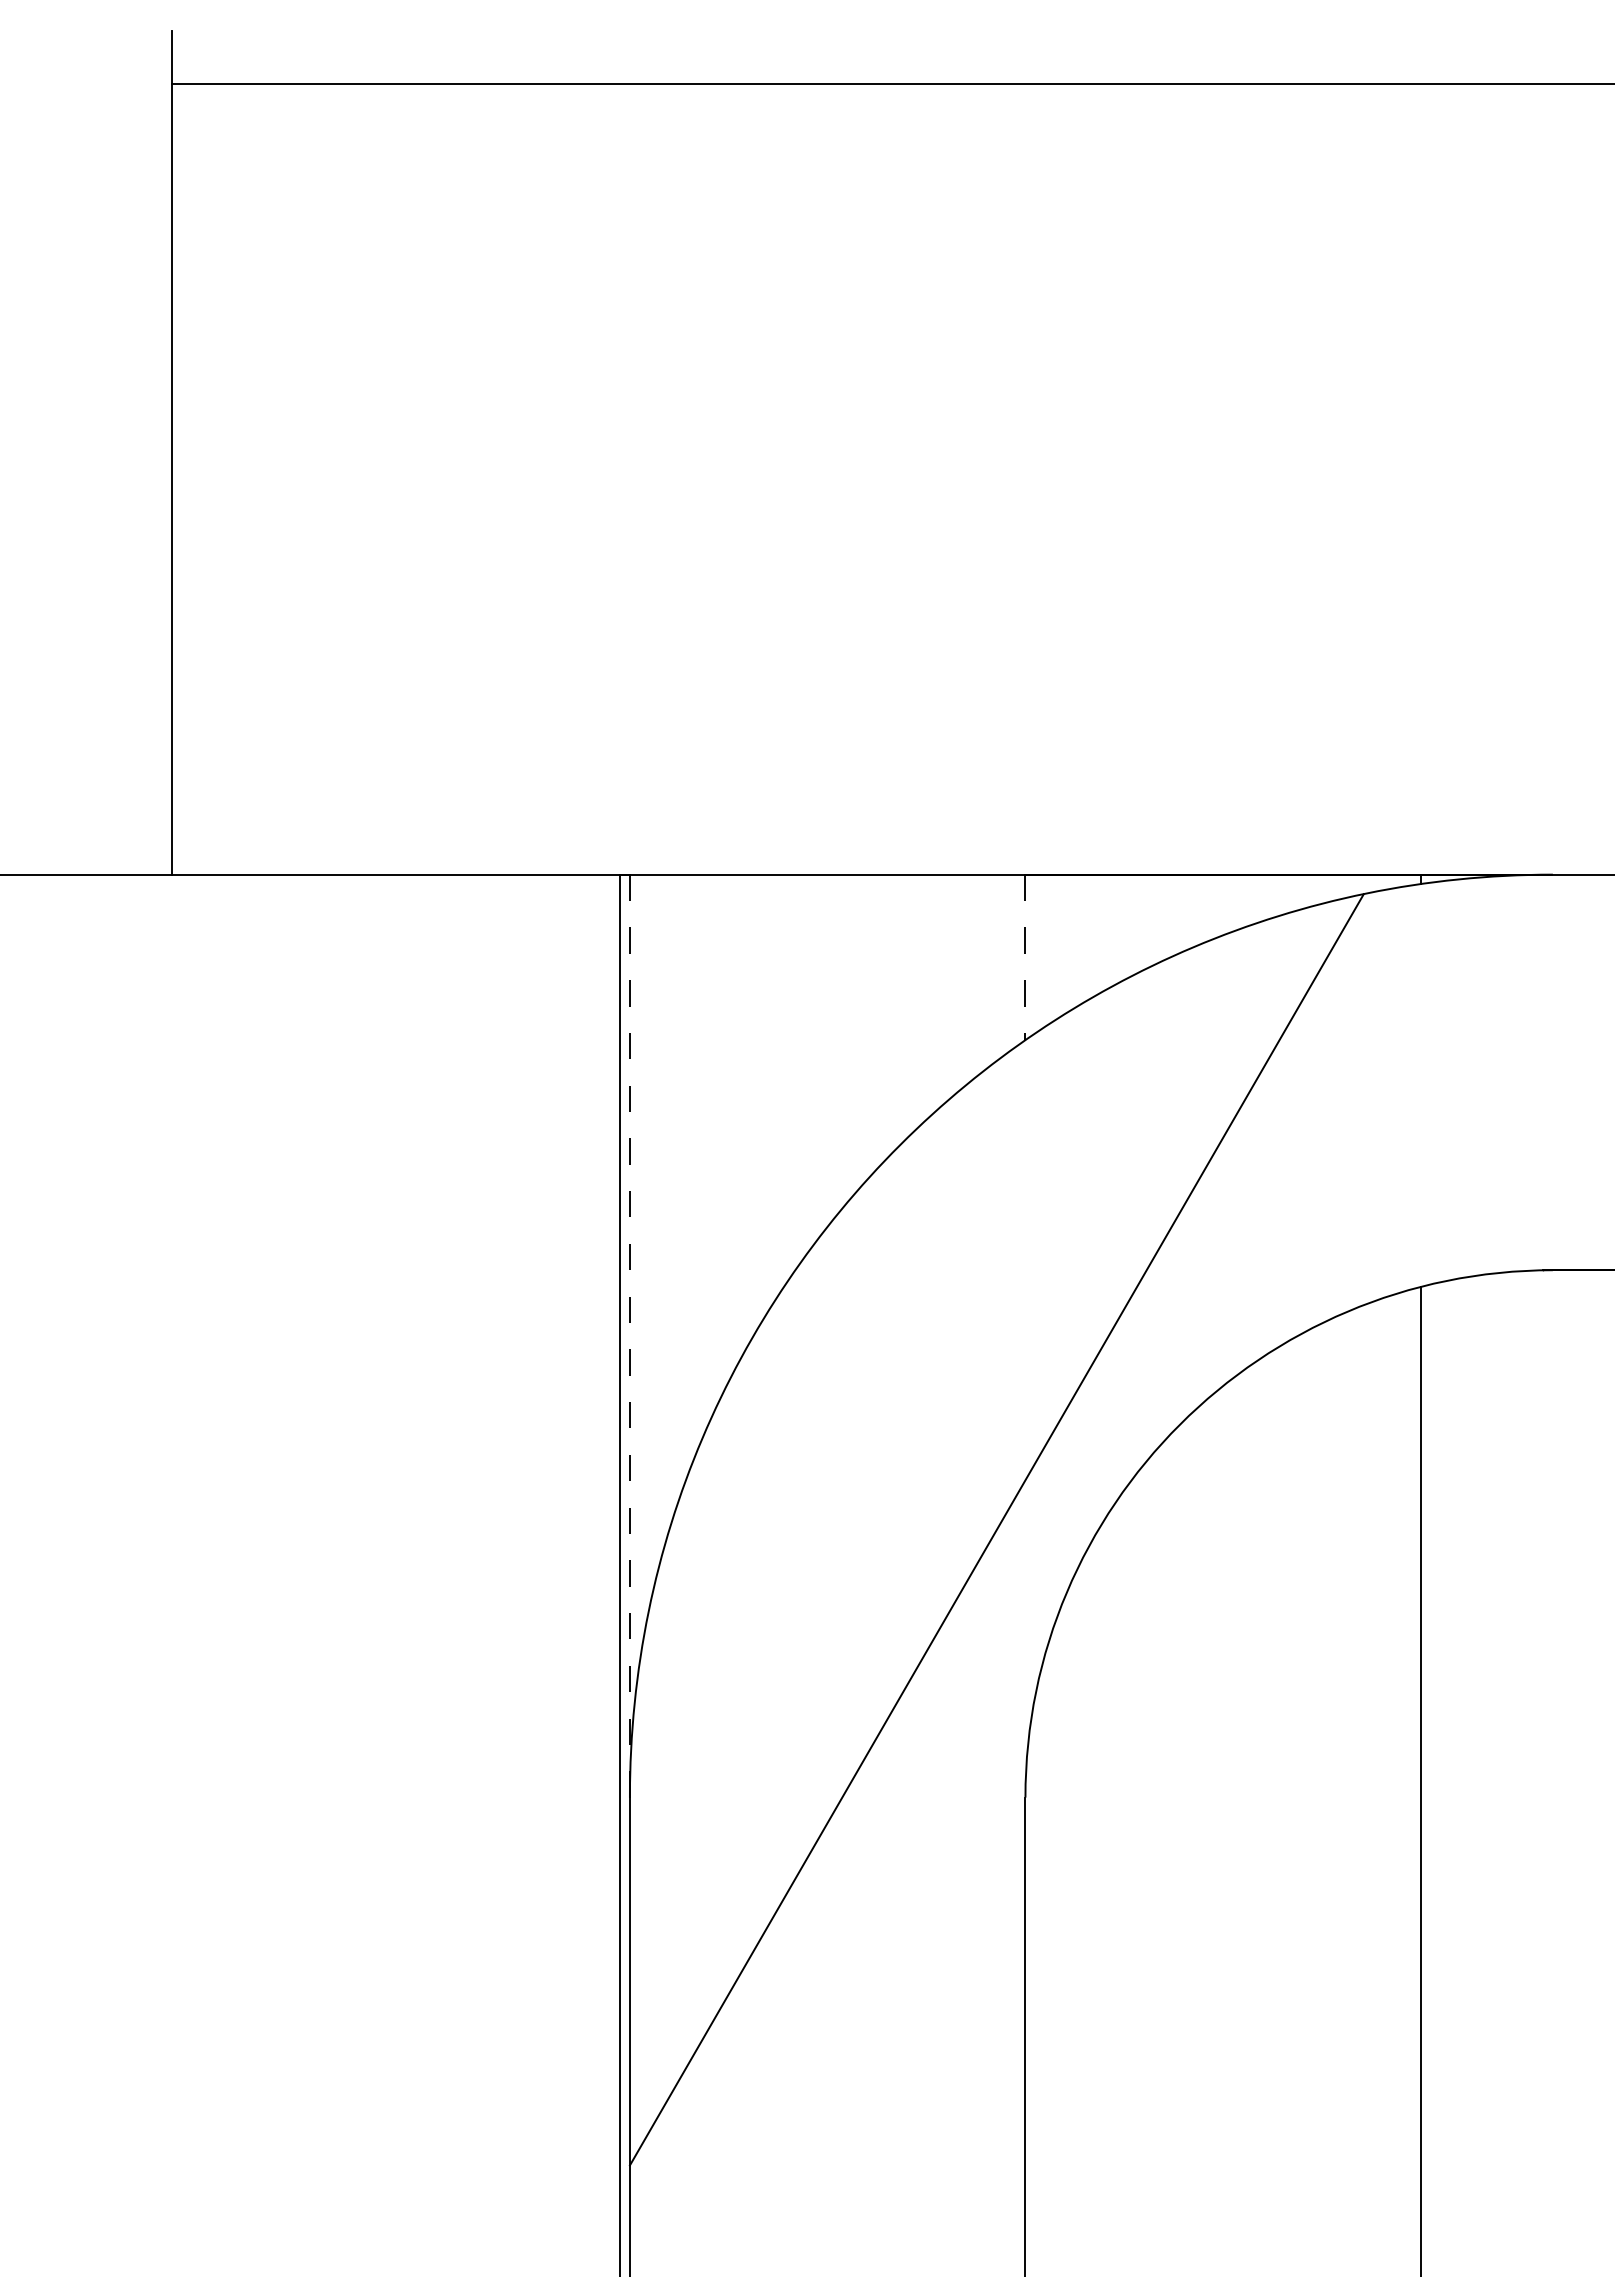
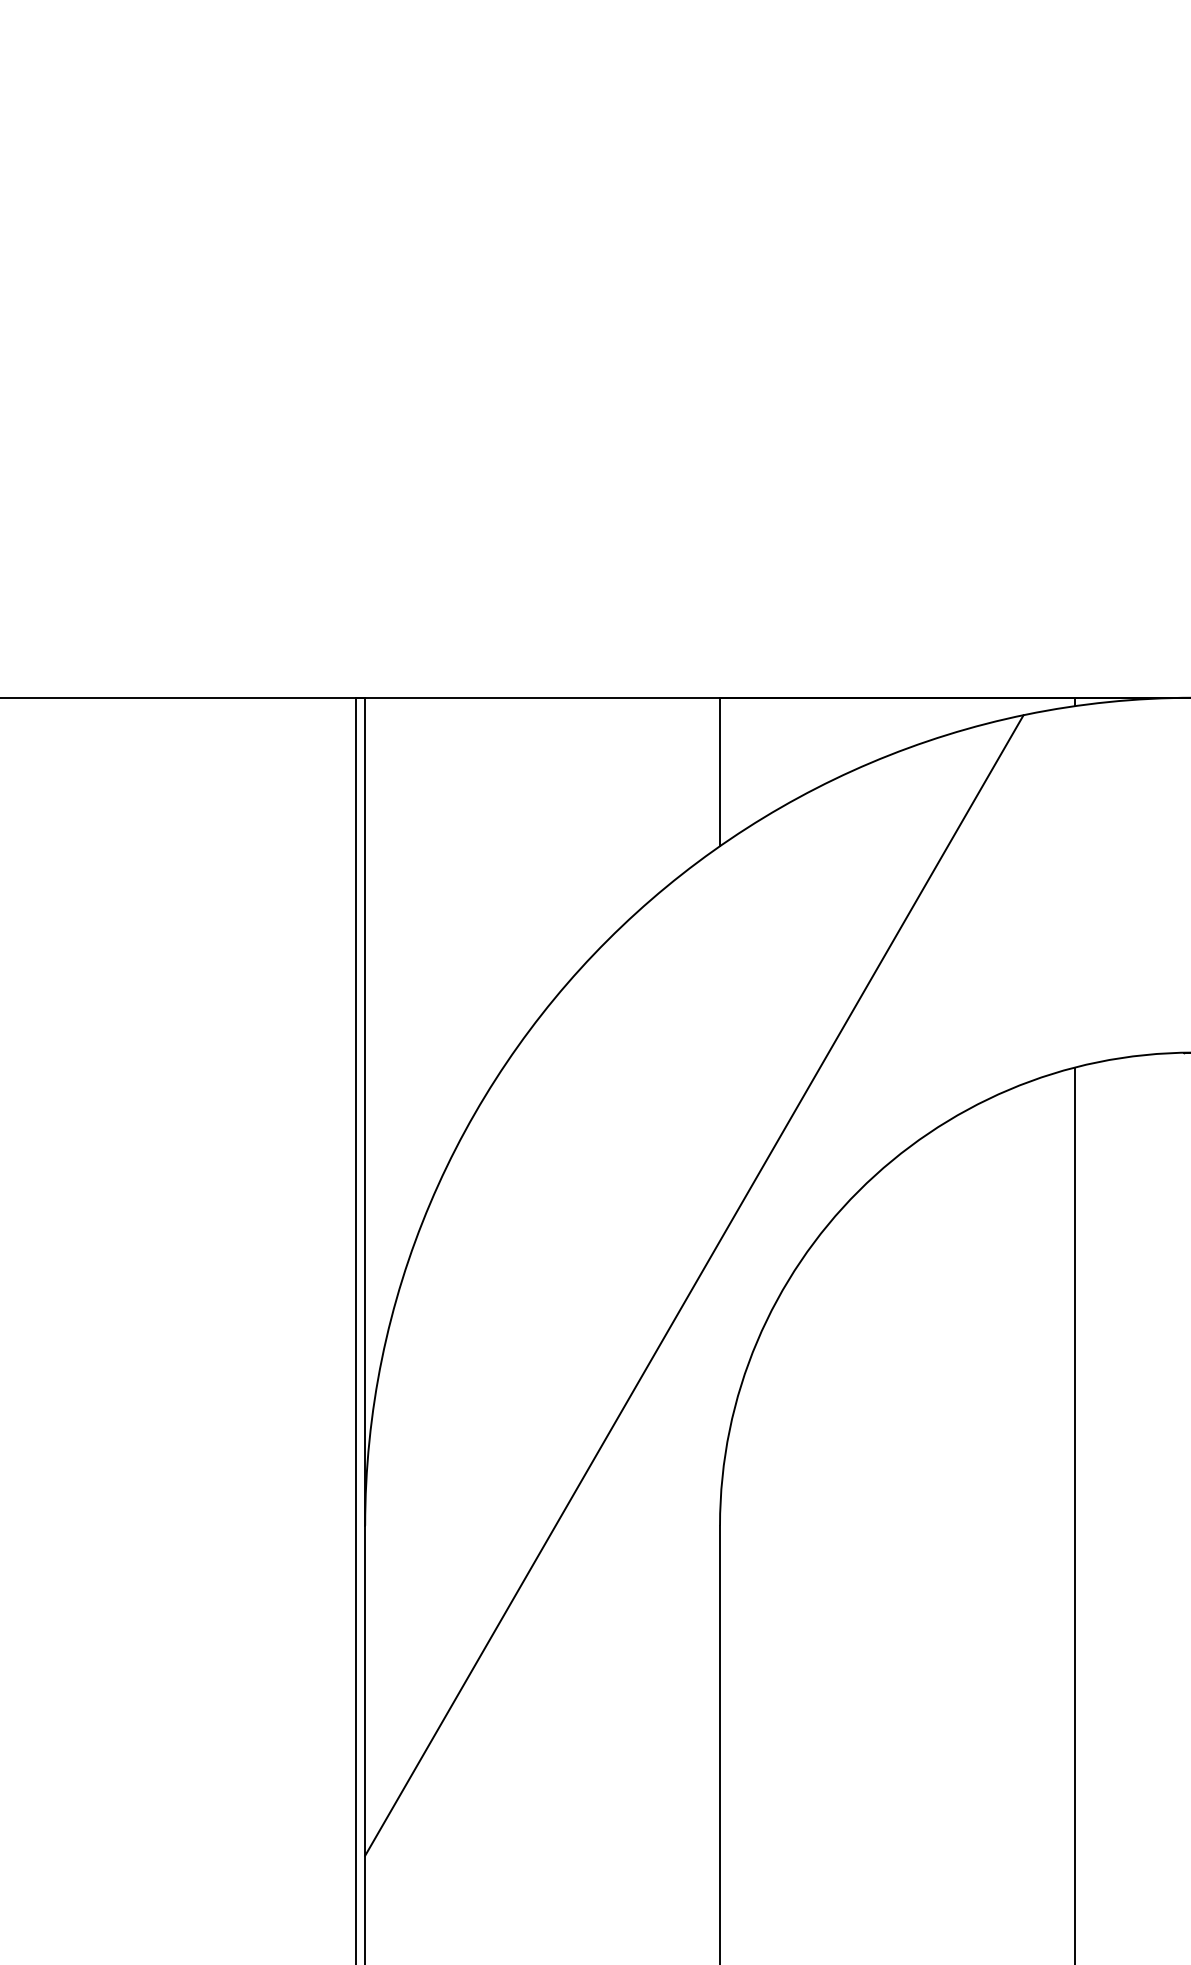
line: (1025, 957) -> (720, 772), dashed -> solid
line: (629, 1335) -> (364, 1111), dashed -> solid

